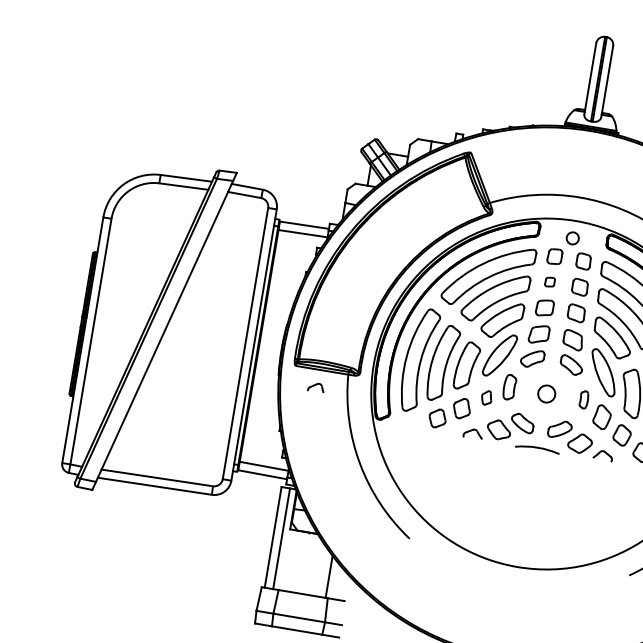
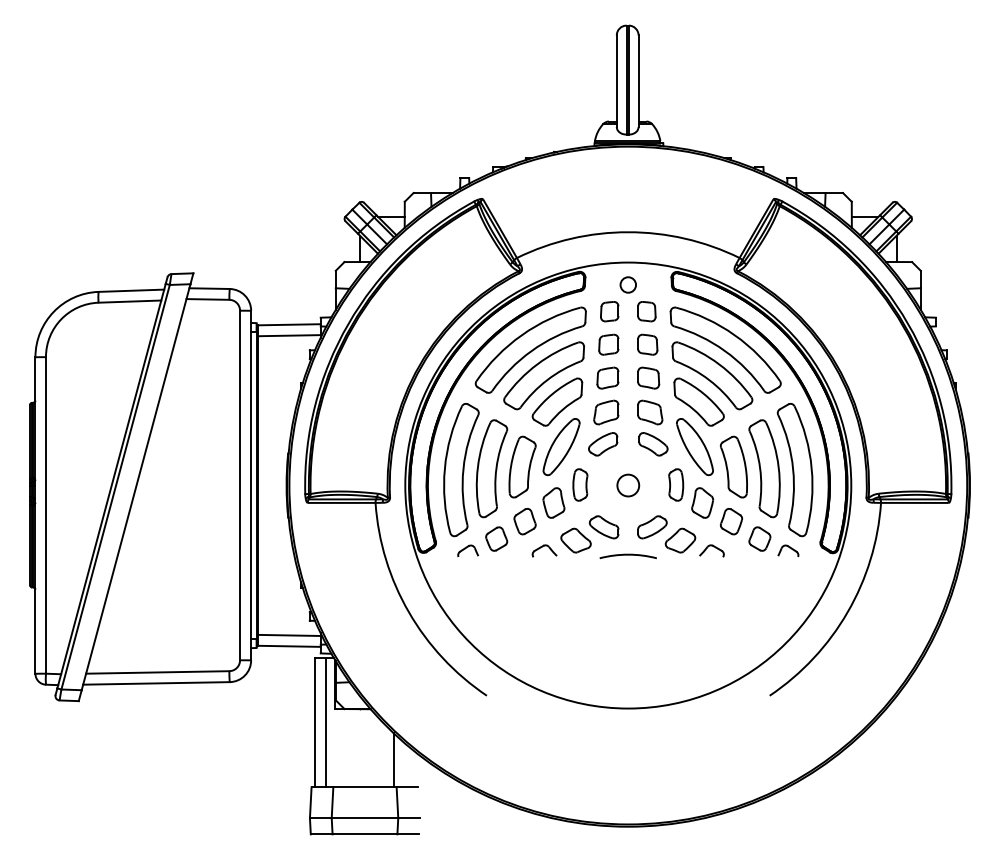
part: (549, 282) -> (608, 344), size x1.67
part: (315, 387) -> (467, 550), moved
part: (486, 397) -> (553, 502), size x1.67
part: (584, 399) -> (676, 484), size x1.43

